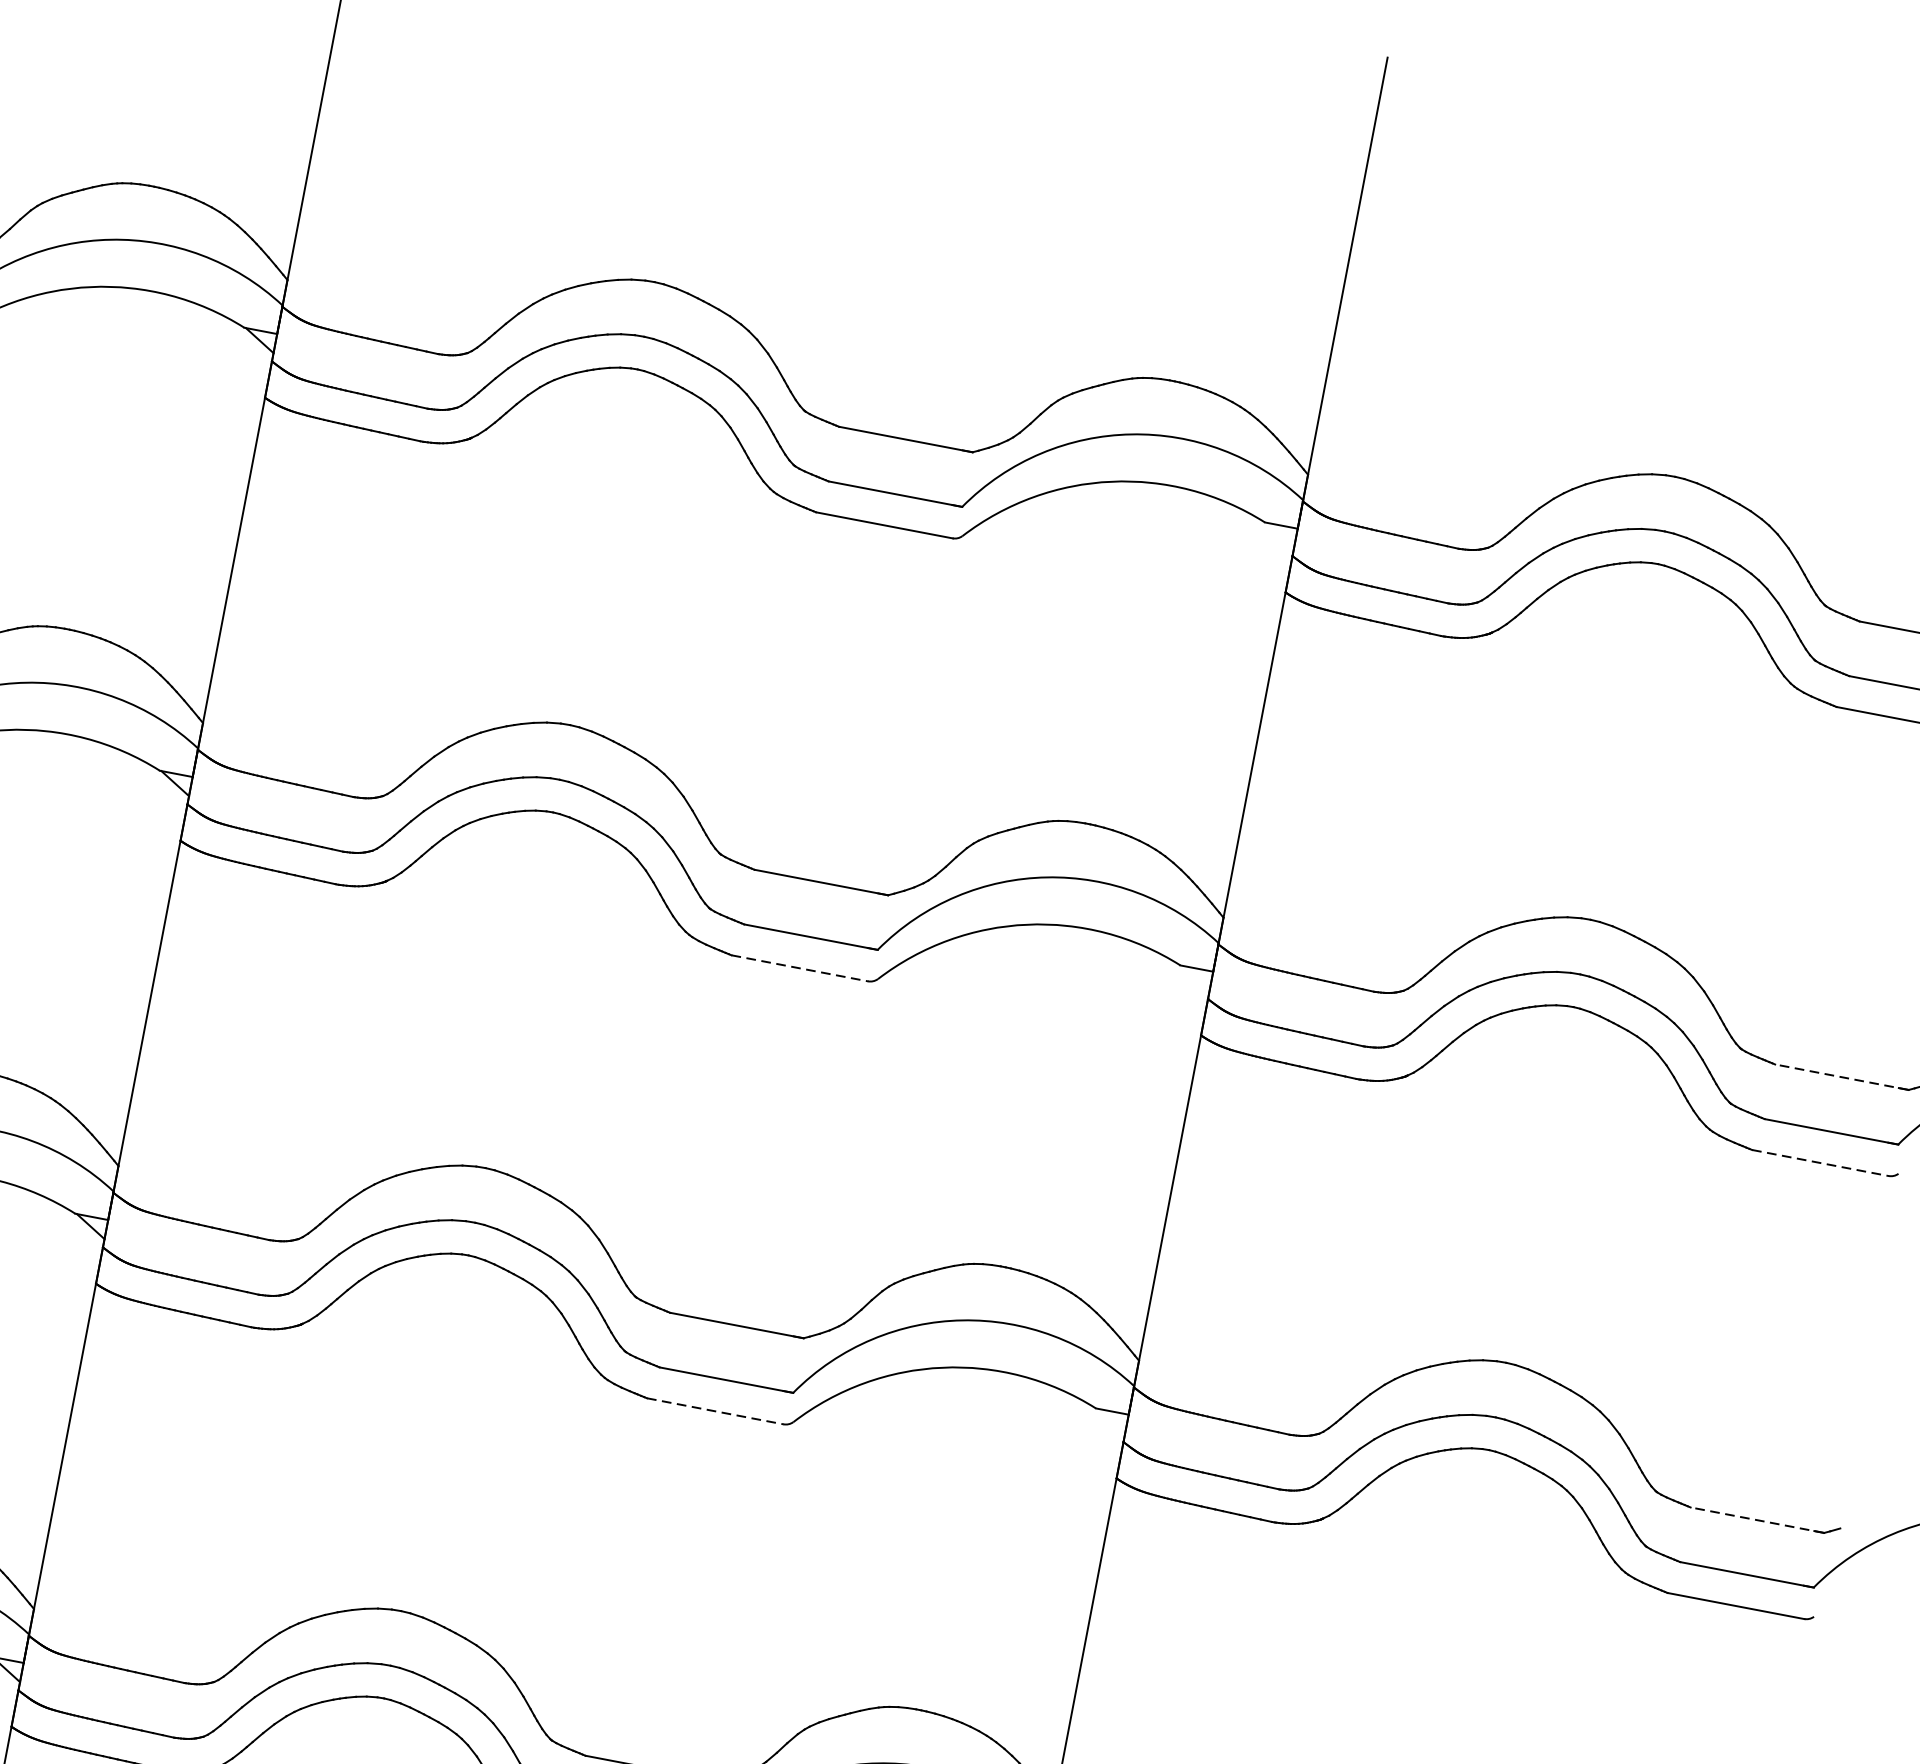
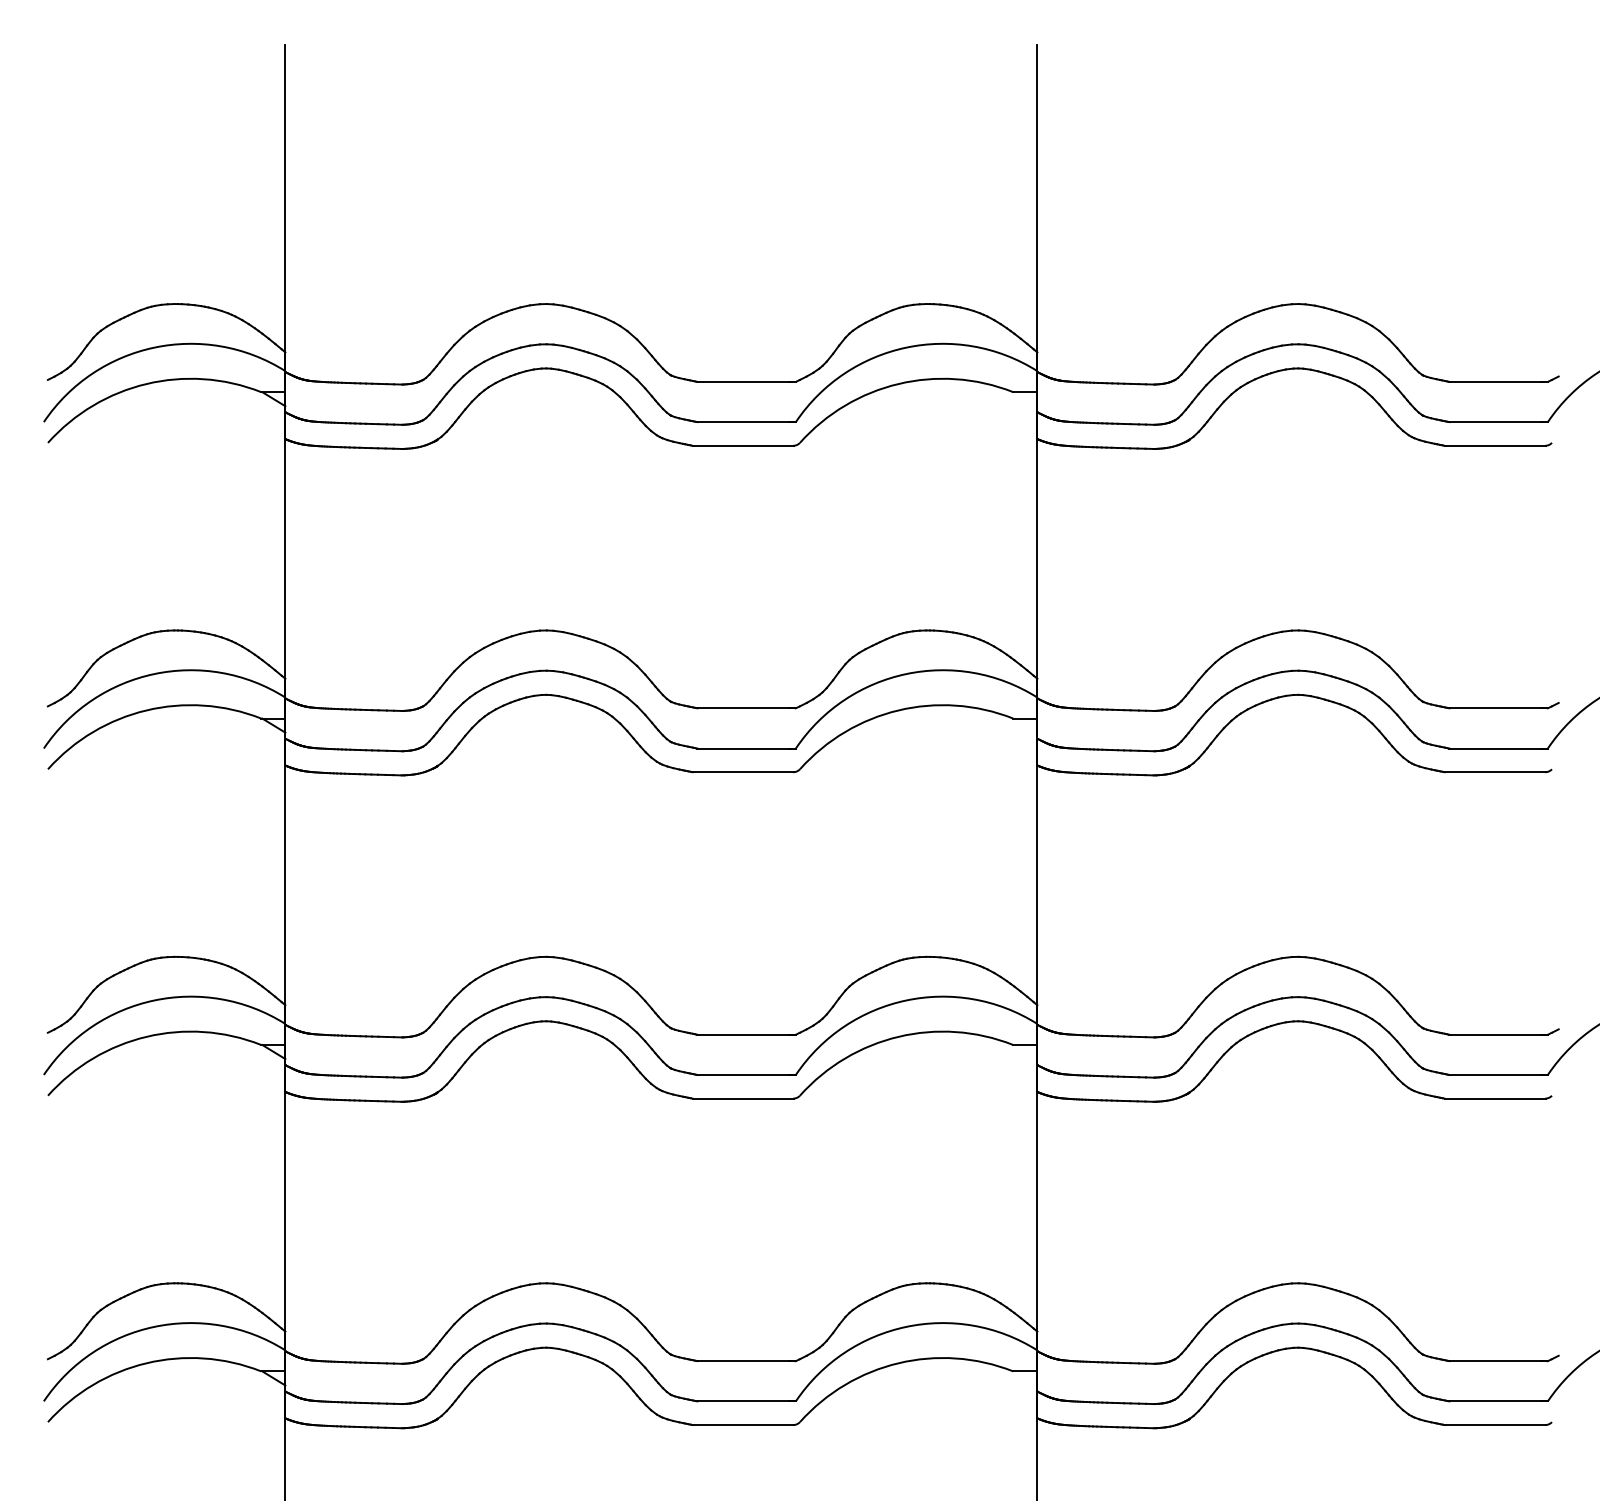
line: (800, 968) -> (743, 772), dashed -> solid
line: (1841, 1077) -> (1498, 708), dashed -> solid
line: (1821, 1163) -> (1495, 772), dashed -> solid
line: (716, 1411) -> (743, 1098), dashed -> solid
line: (1757, 1519) -> (1498, 1034), dashed -> solid

